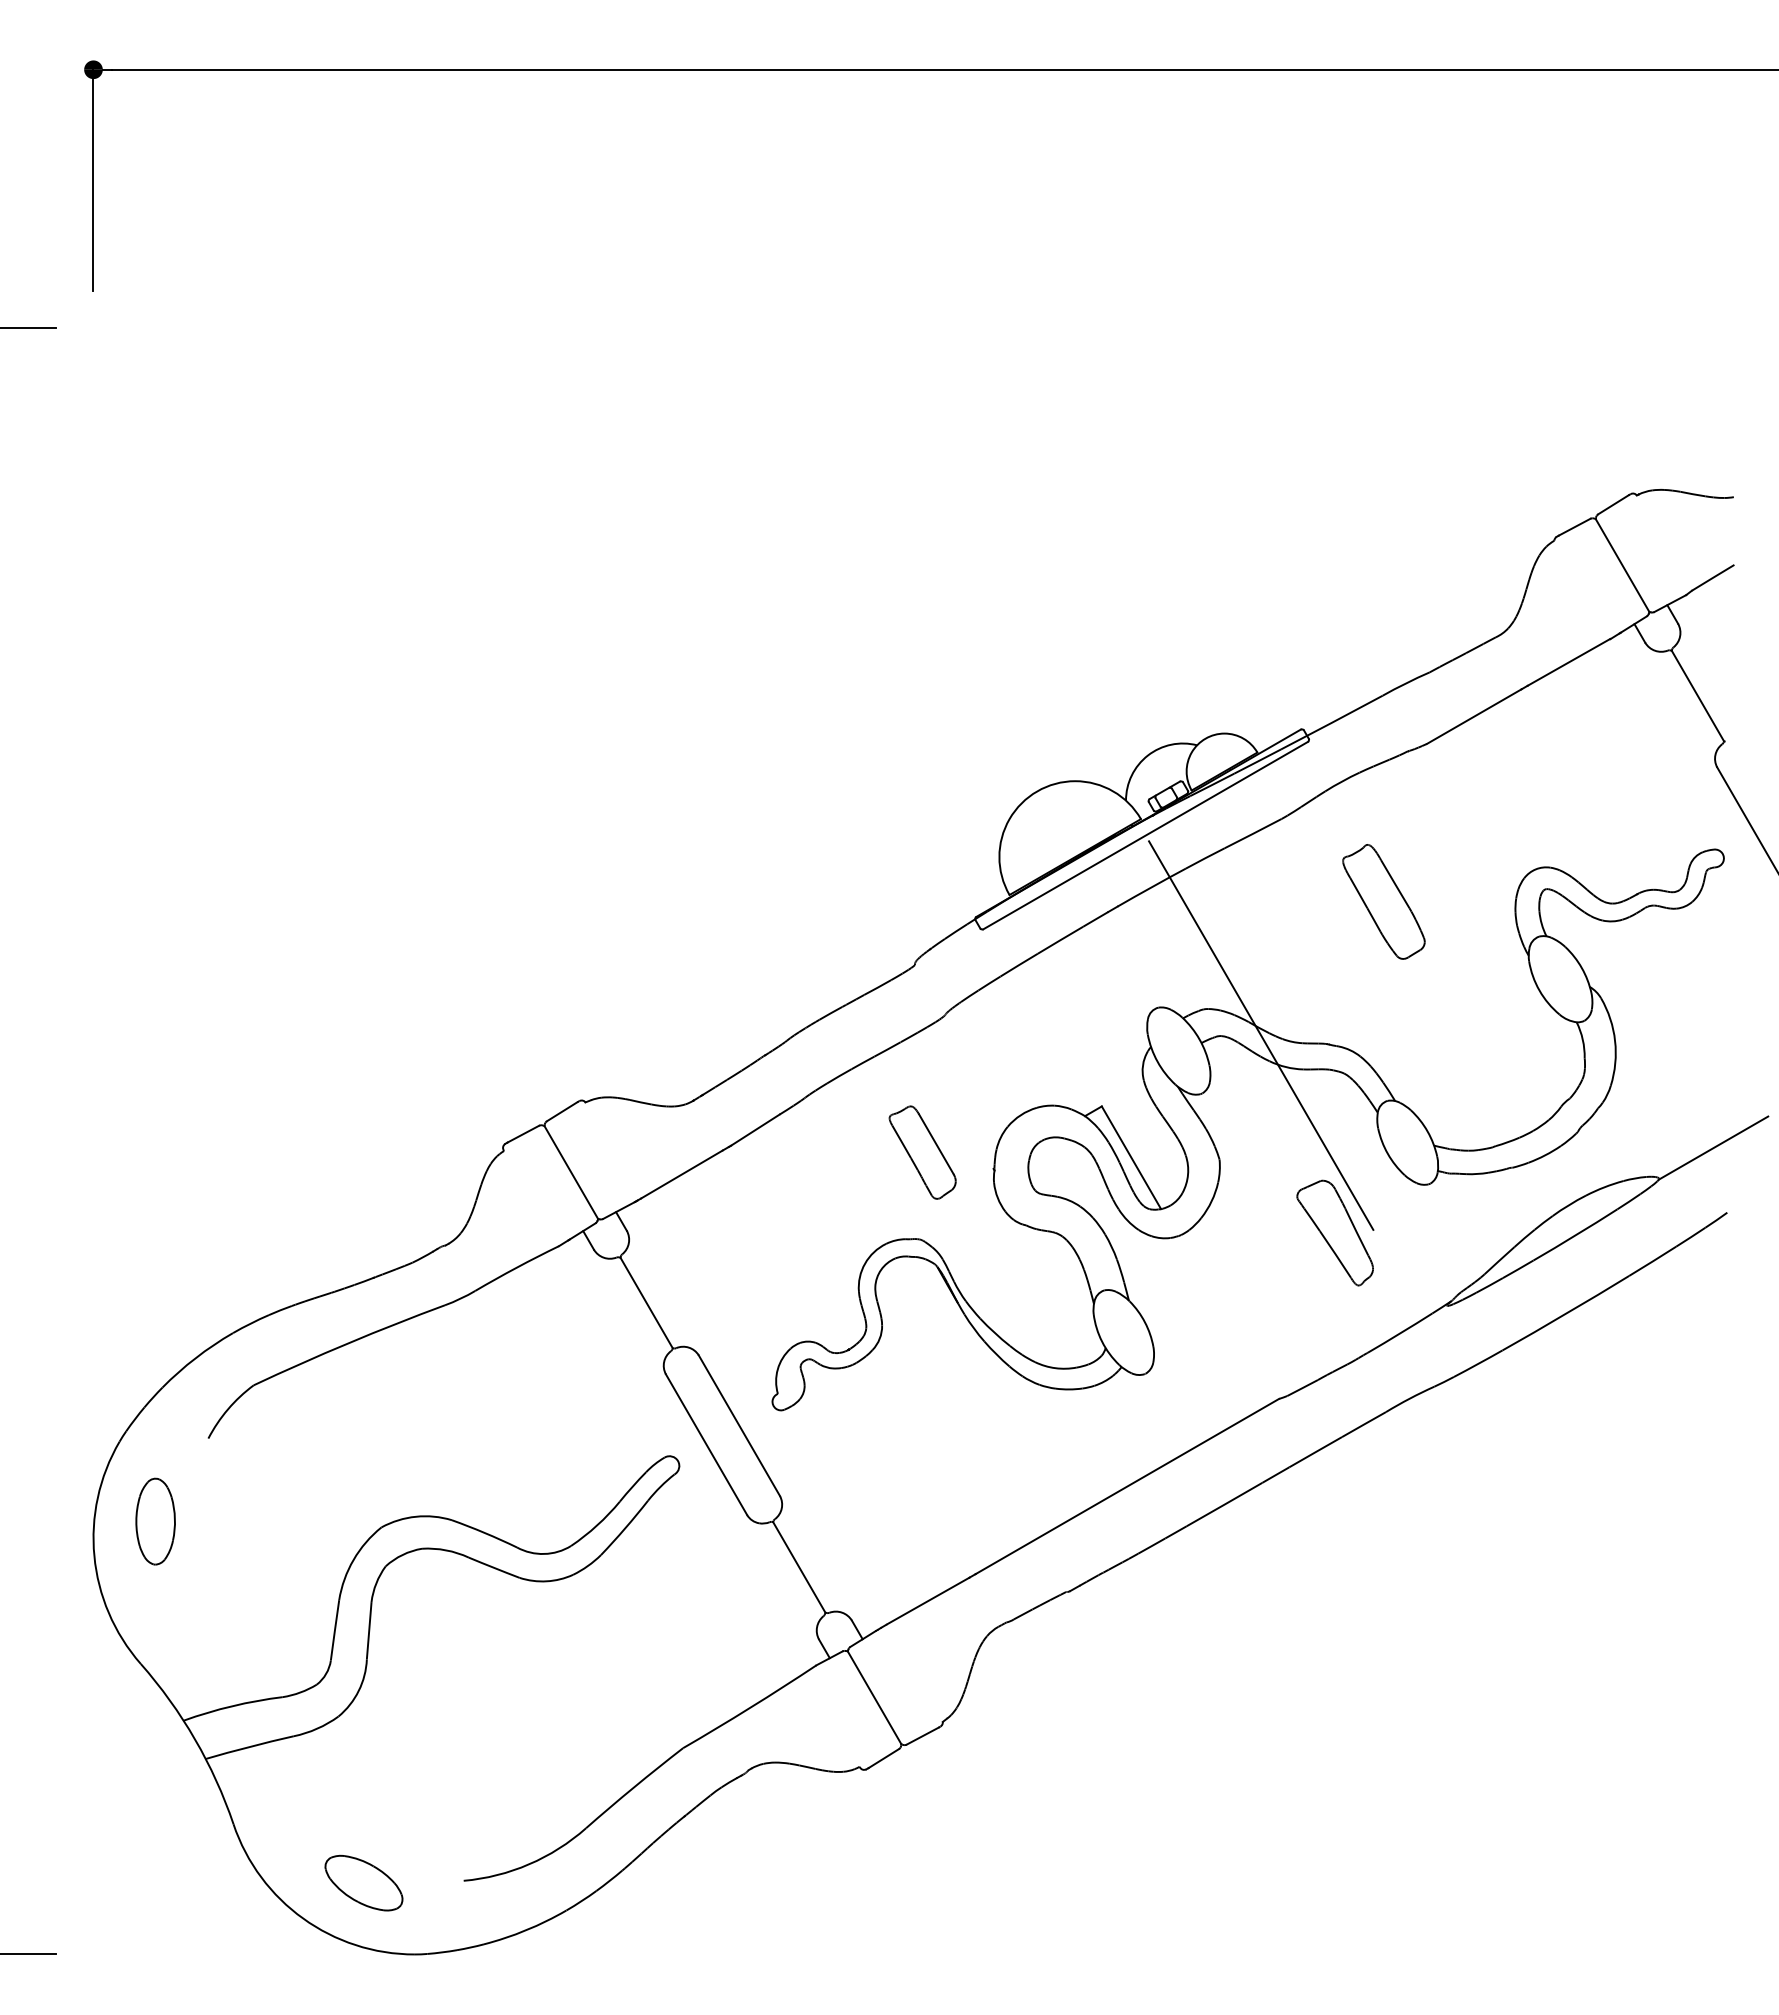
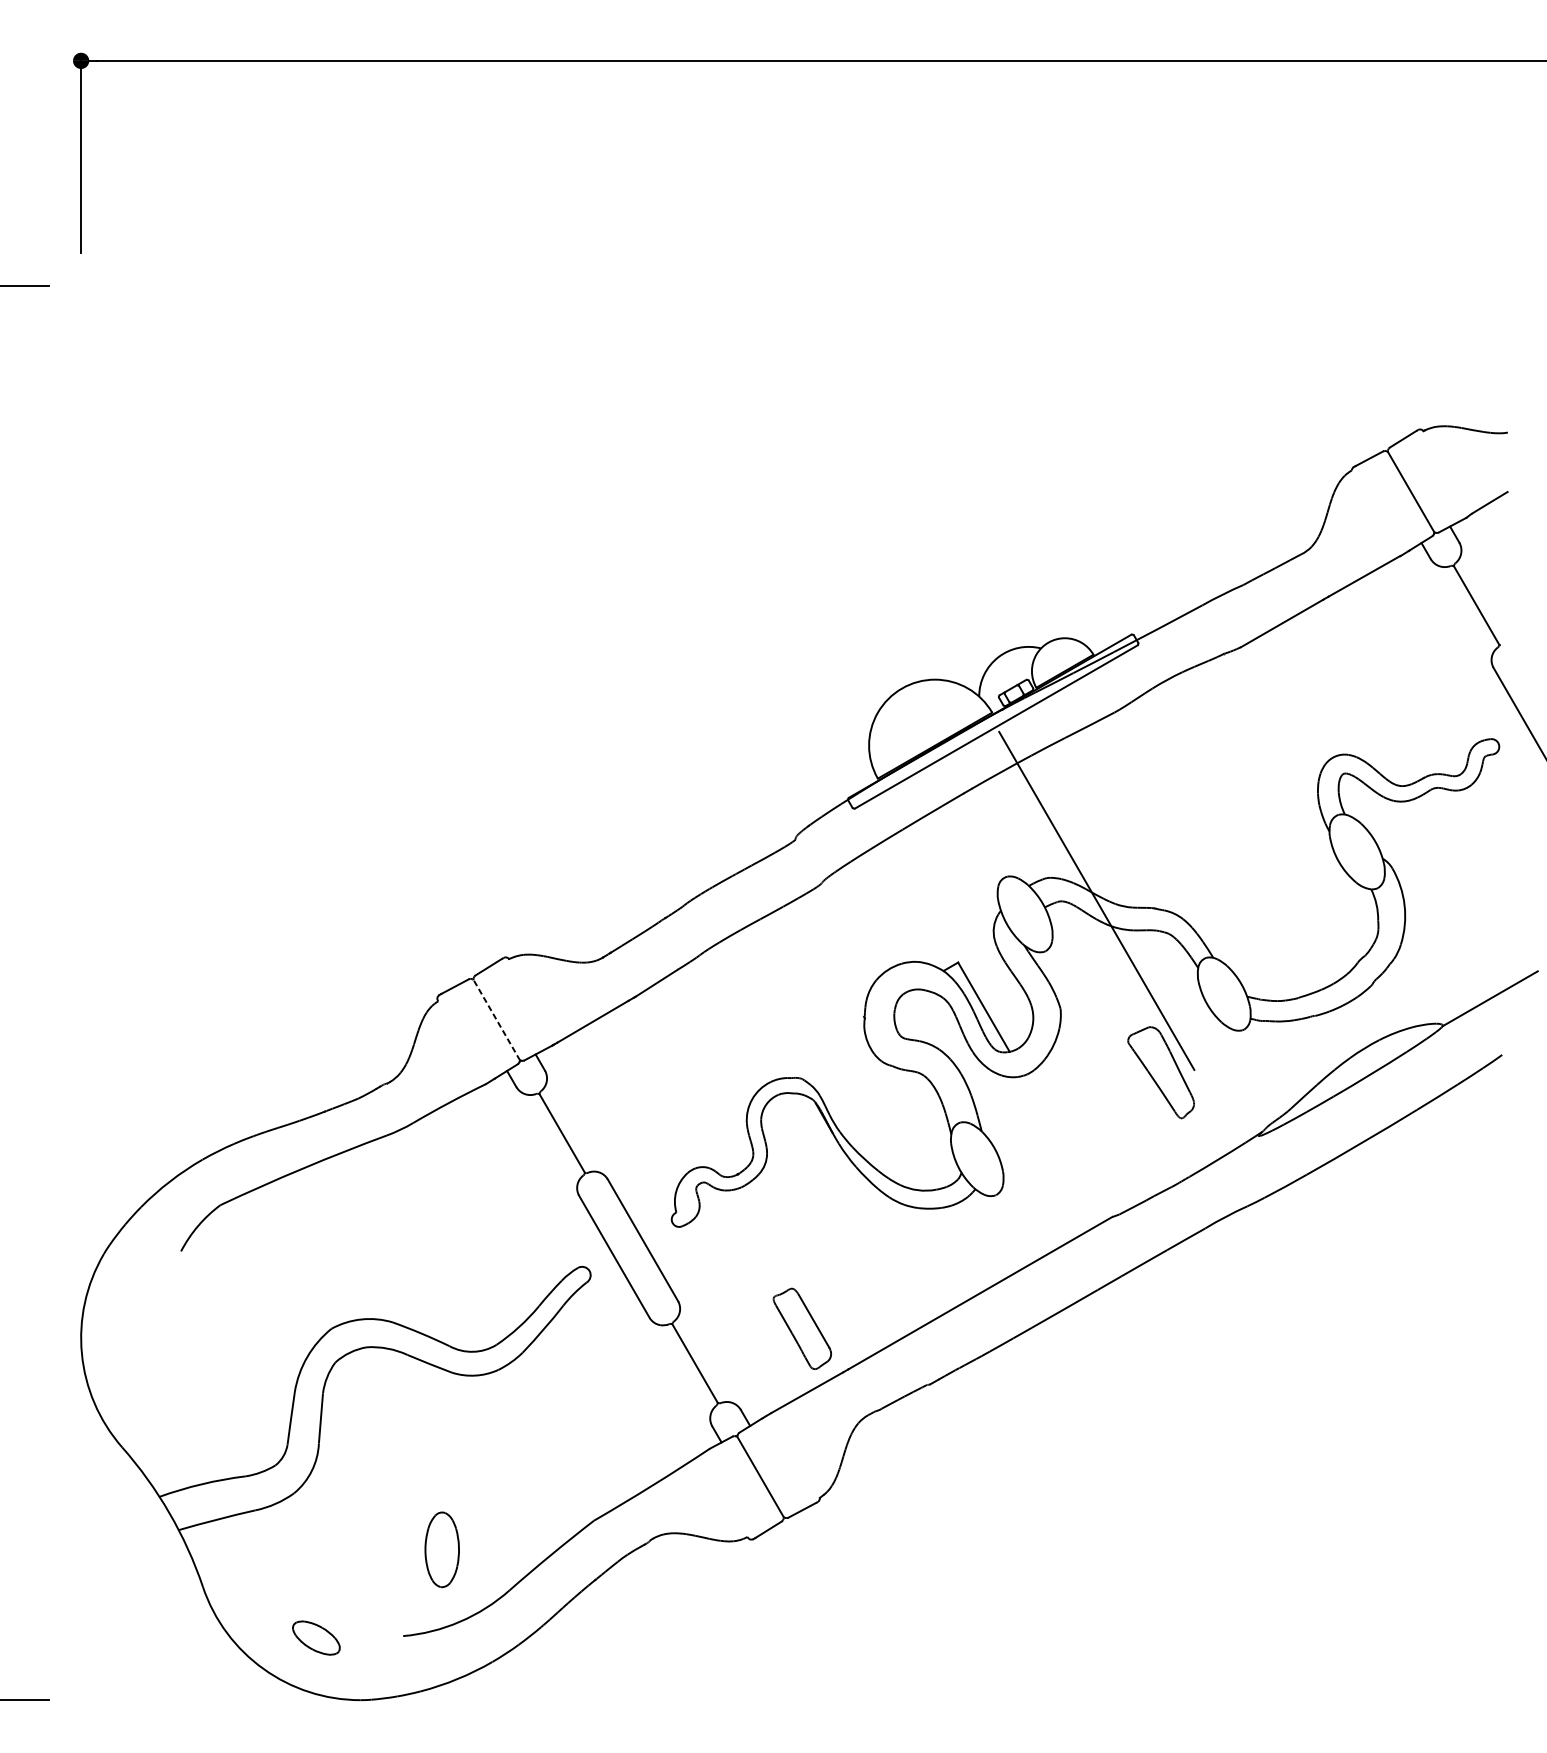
part: (1383, 901) -> (1203, 784), removed
part: (922, 1152) -> (802, 1328), moved
line: (571, 1172) -> (496, 1020), solid -> dashed
part: (155, 1521) -> (442, 1549), moved
part: (363, 1882) -> (315, 1637), size x0.7

